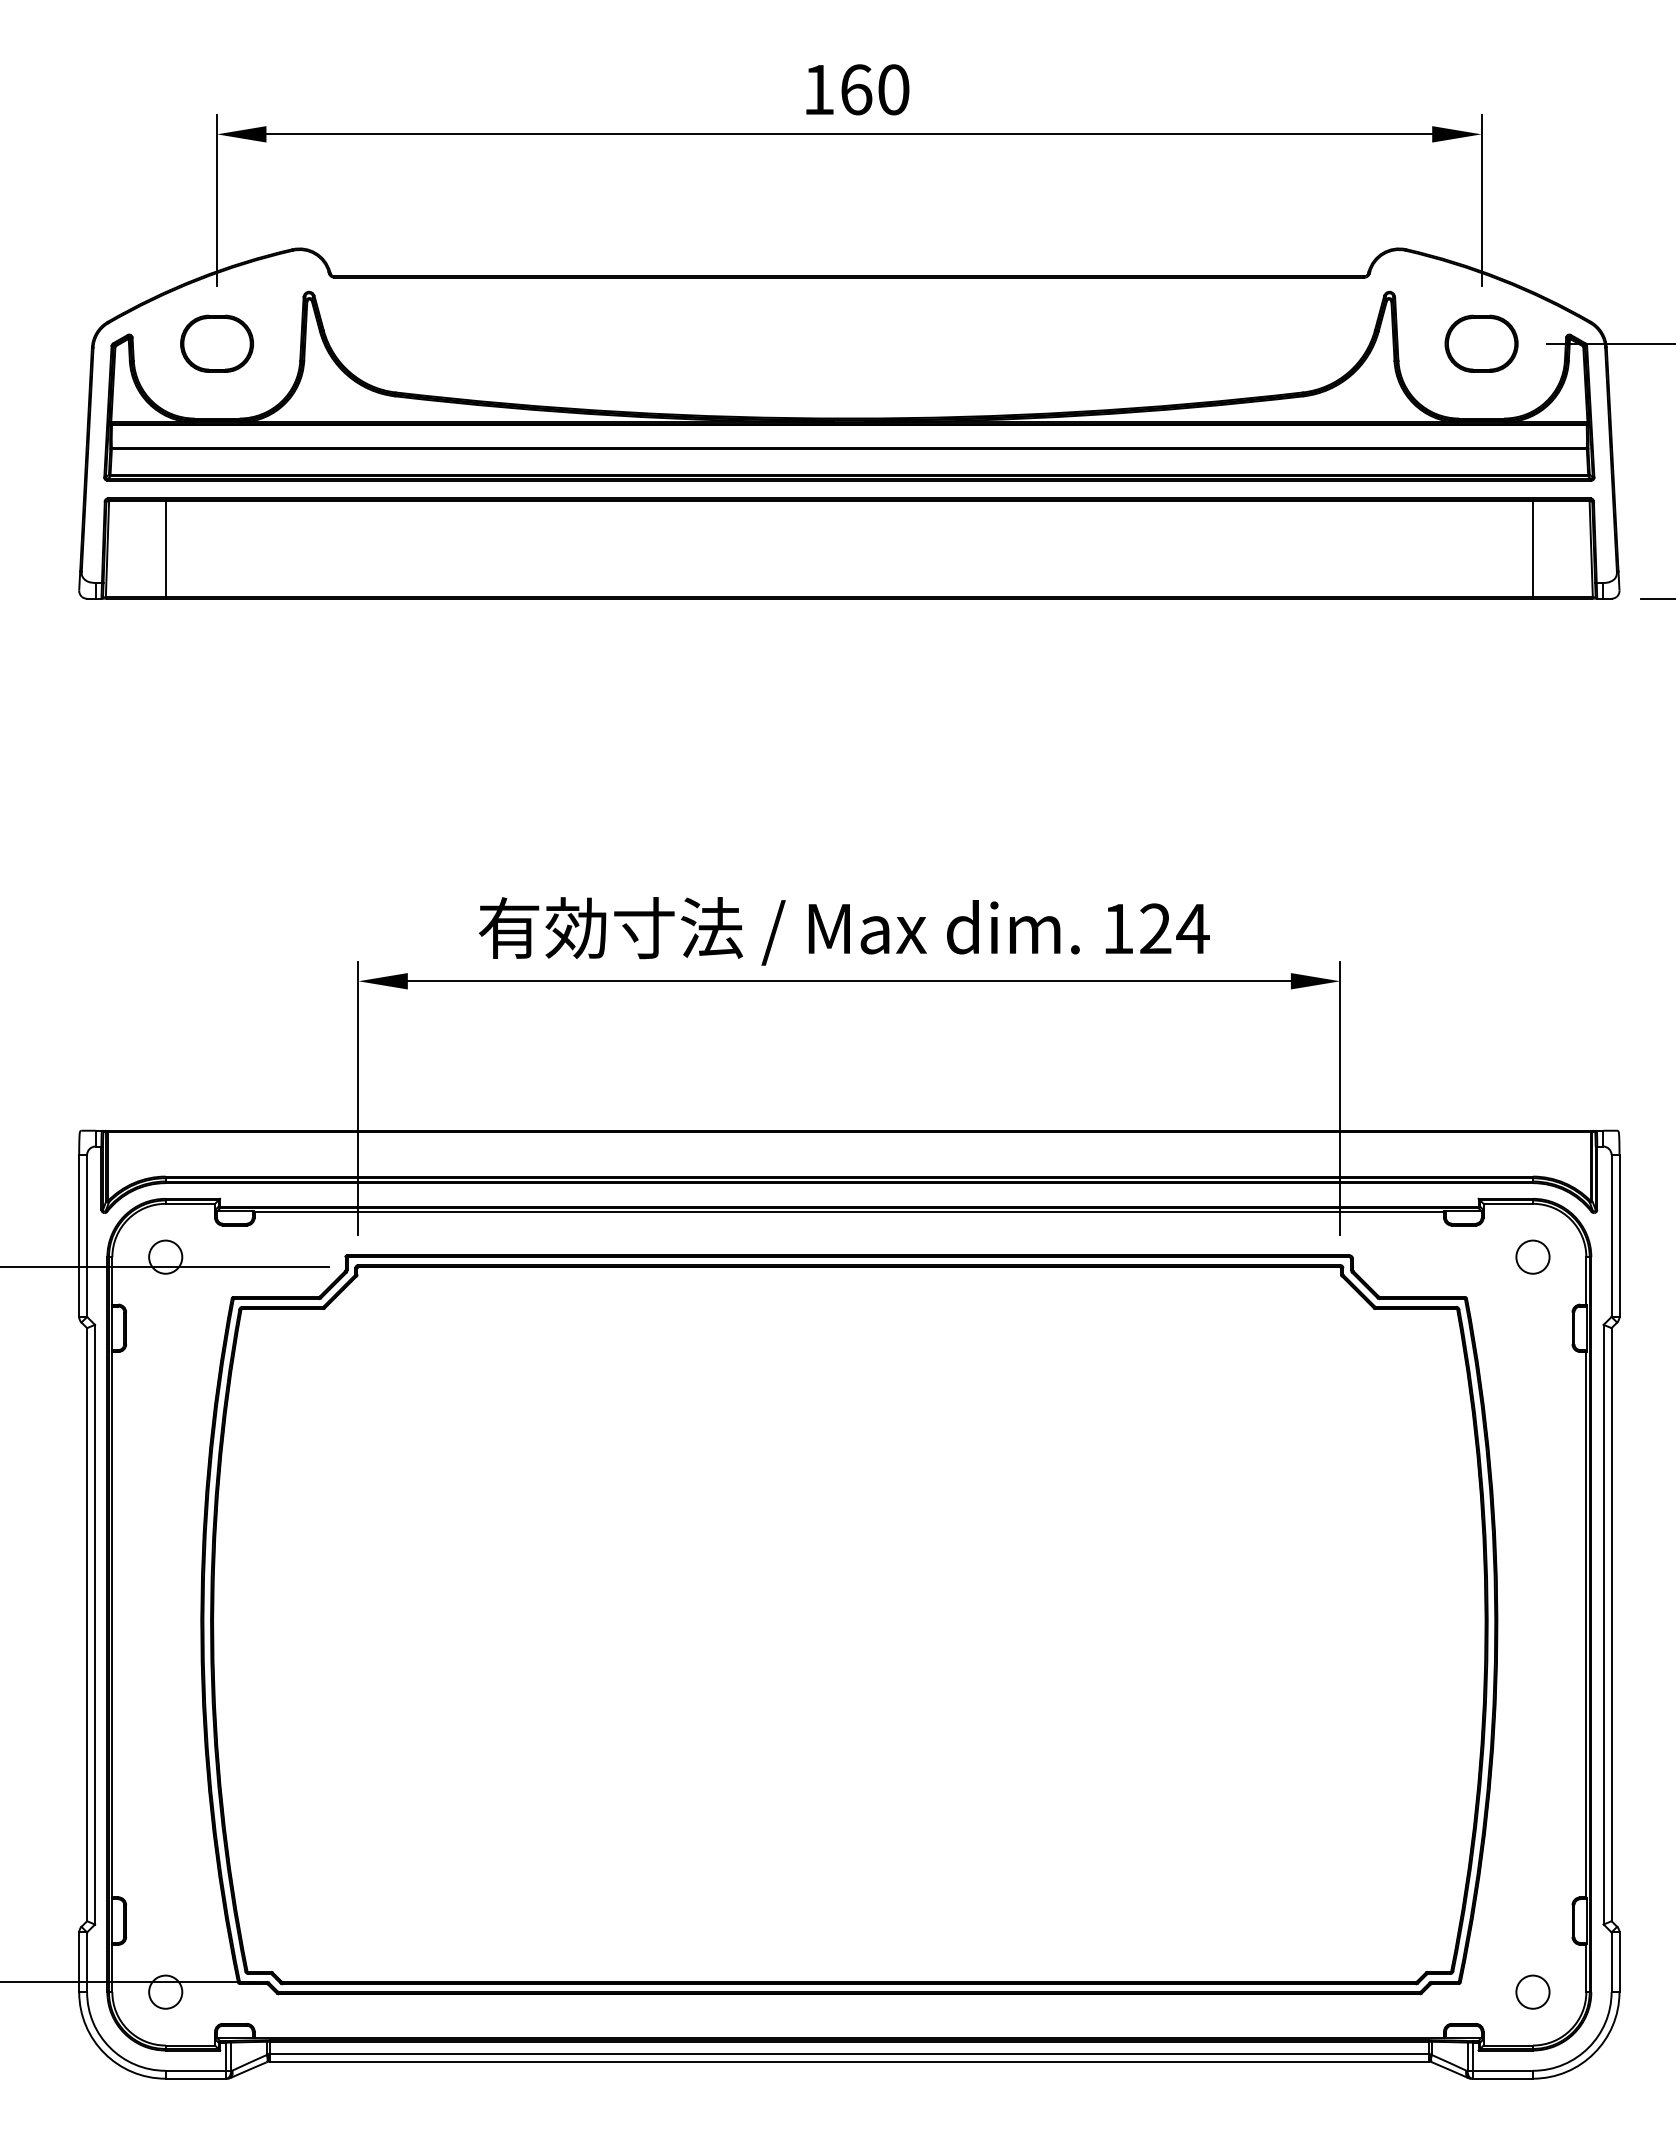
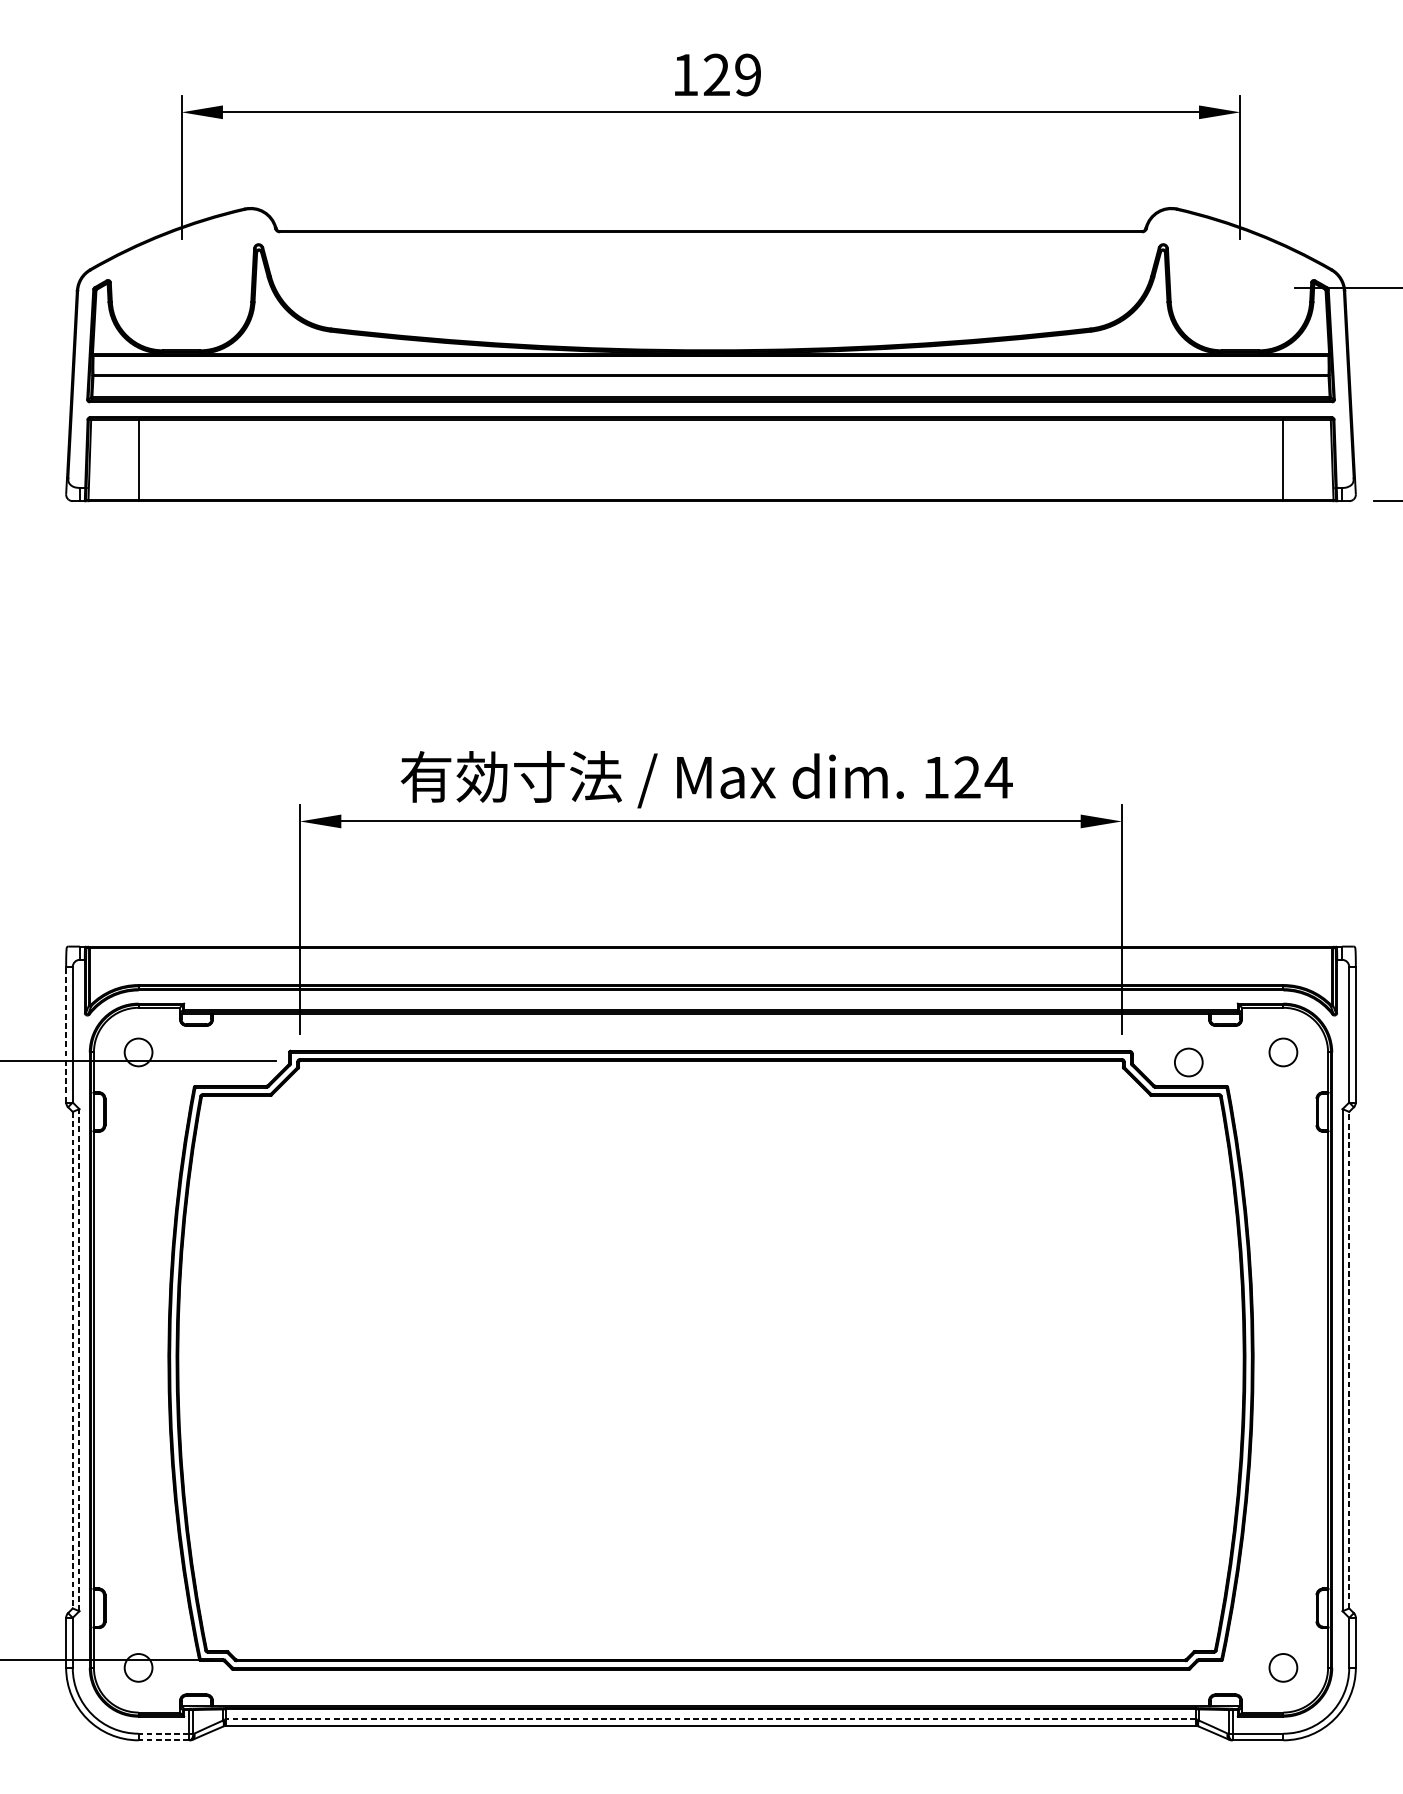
text: (874, 89) -> (732, 74), 160 -> 129
part: (217, 343) -> (181, 287), removed
part: (1481, 343) -> (1240, 287), removed
line: (79, 1236) -> (66, 1035), solid -> dashed
circle: (1419, 1268) -> (1188, 1061), added
line: (87, 1624) -> (73, 1360), solid -> dashed
line: (95, 1624) -> (79, 1360), solid -> dashed
line: (1611, 1624) -> (1349, 1360), solid -> dashed
line: (849, 2053) -> (711, 1719), solid -> dashed
line: (195, 2070) -> (163, 1733), solid -> dashed
line: (195, 2078) -> (163, 1740), solid -> dashed

